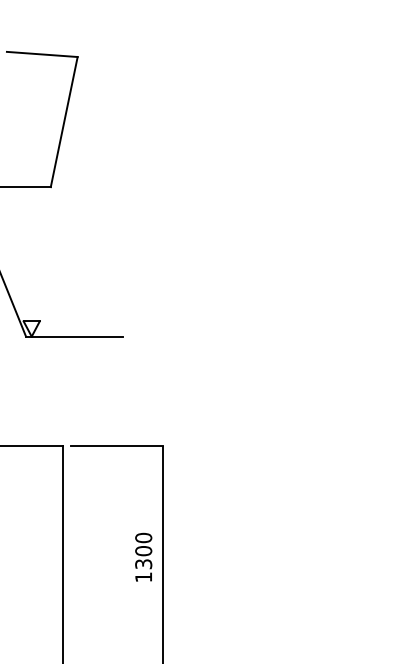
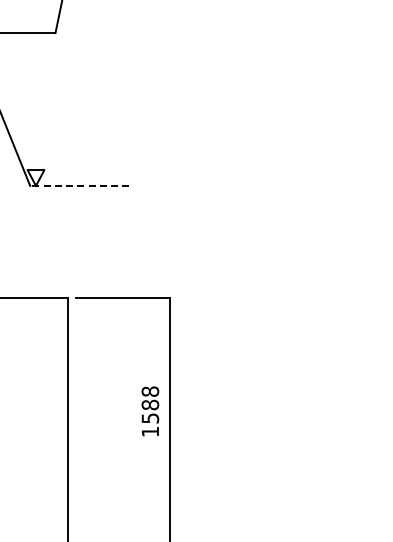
line: (74, 336) -> (79, 185), solid -> dashed
text: (143, 550) -> (150, 404), 1300 -> 1588

